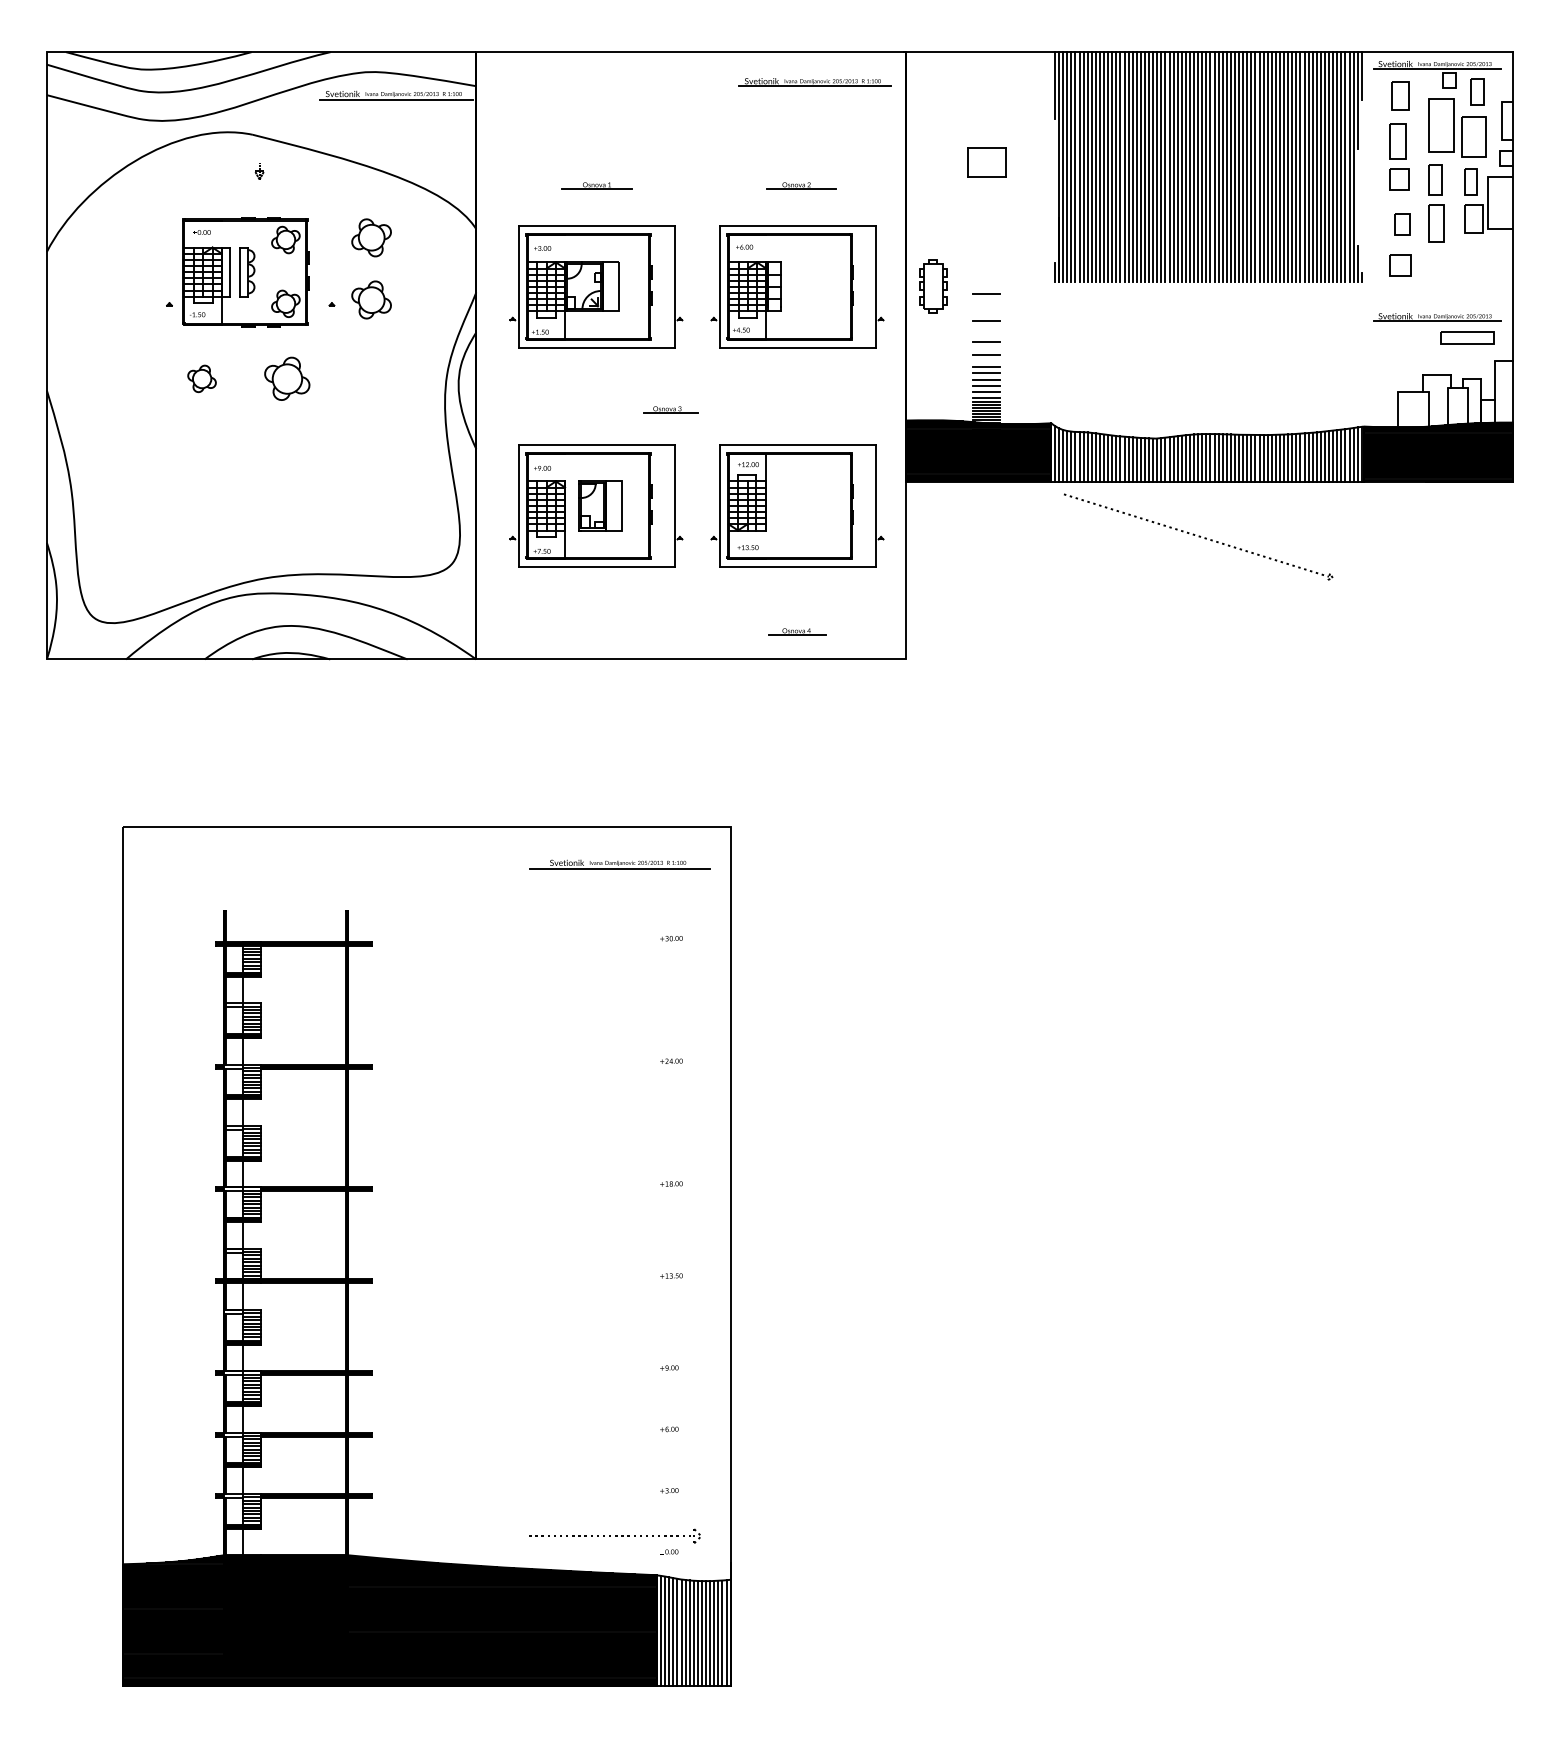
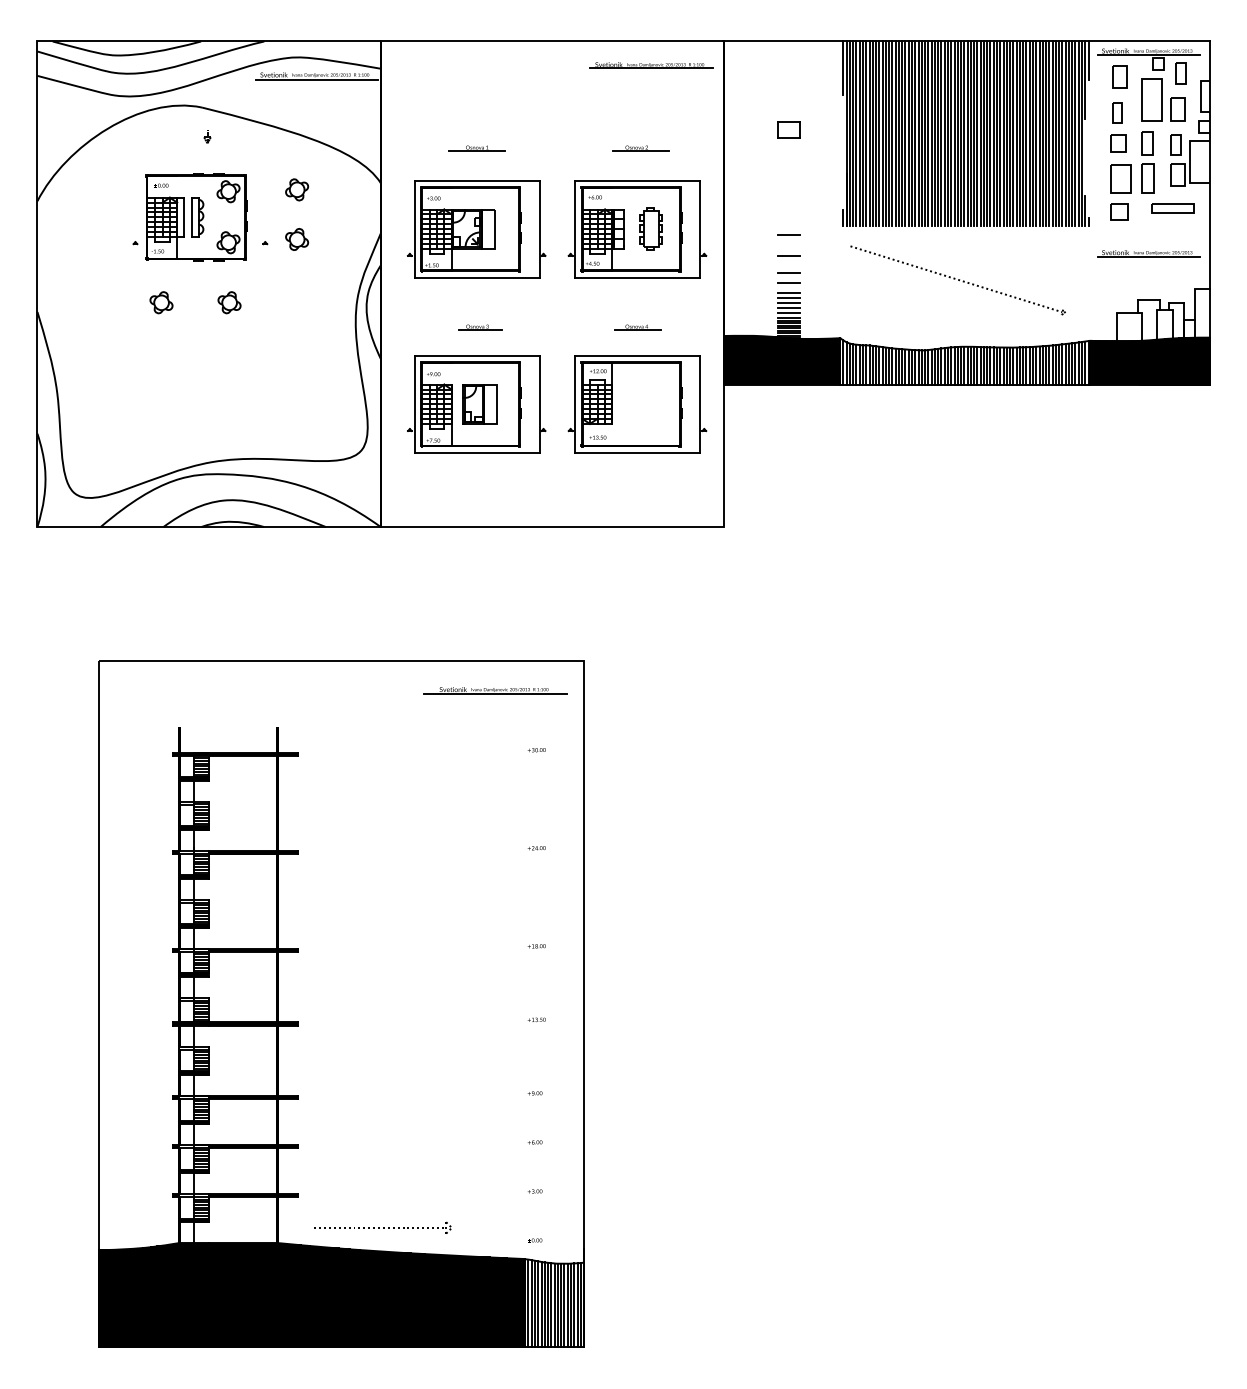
part: (1473, 136) -> (1177, 108), size x0.71
part: (1397, 141) -> (1117, 112), size x0.71
part: (986, 162) -> (788, 129), size x0.71
part: (1402, 224) -> (1121, 179), size x1.67
part: (371, 237) -> (296, 189), size x0.71
part: (933, 286) -> (651, 228), moved
part: (371, 299) -> (296, 239), size x0.71
part: (1467, 337) -> (1173, 208), moved
part: (286, 378) -> (228, 302), size x0.62
part: (670, 409) -> (480, 327), moved
part: (1198, 536) -> (958, 280), moved
part: (797, 631) -> (637, 327), moved
part: (614, 1535) -> (382, 1227), moved

